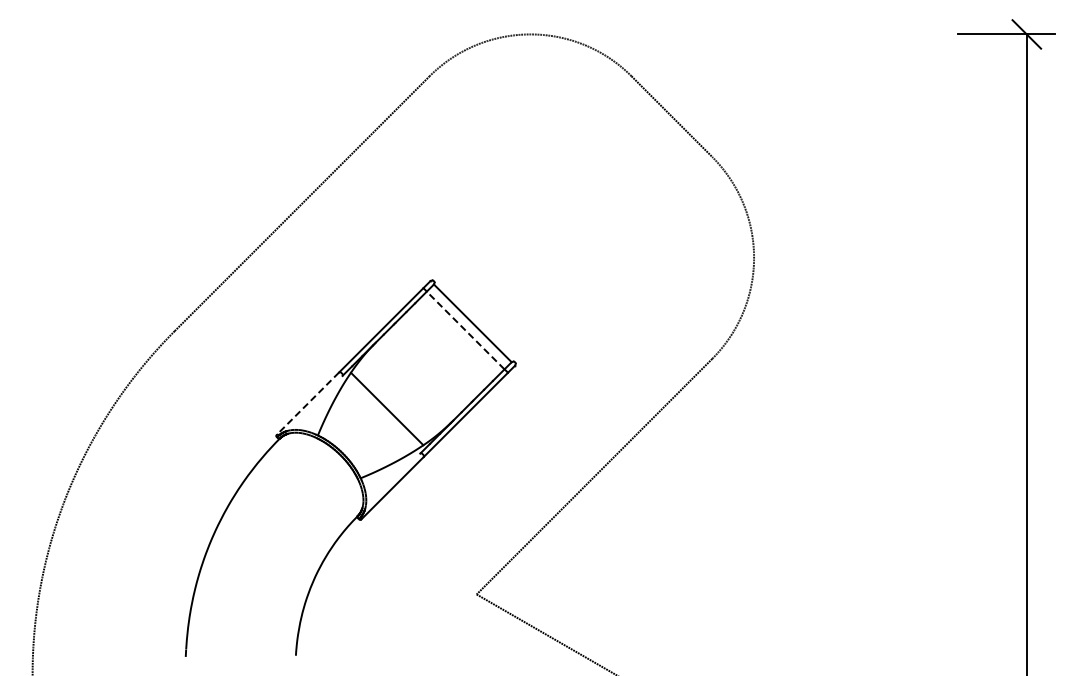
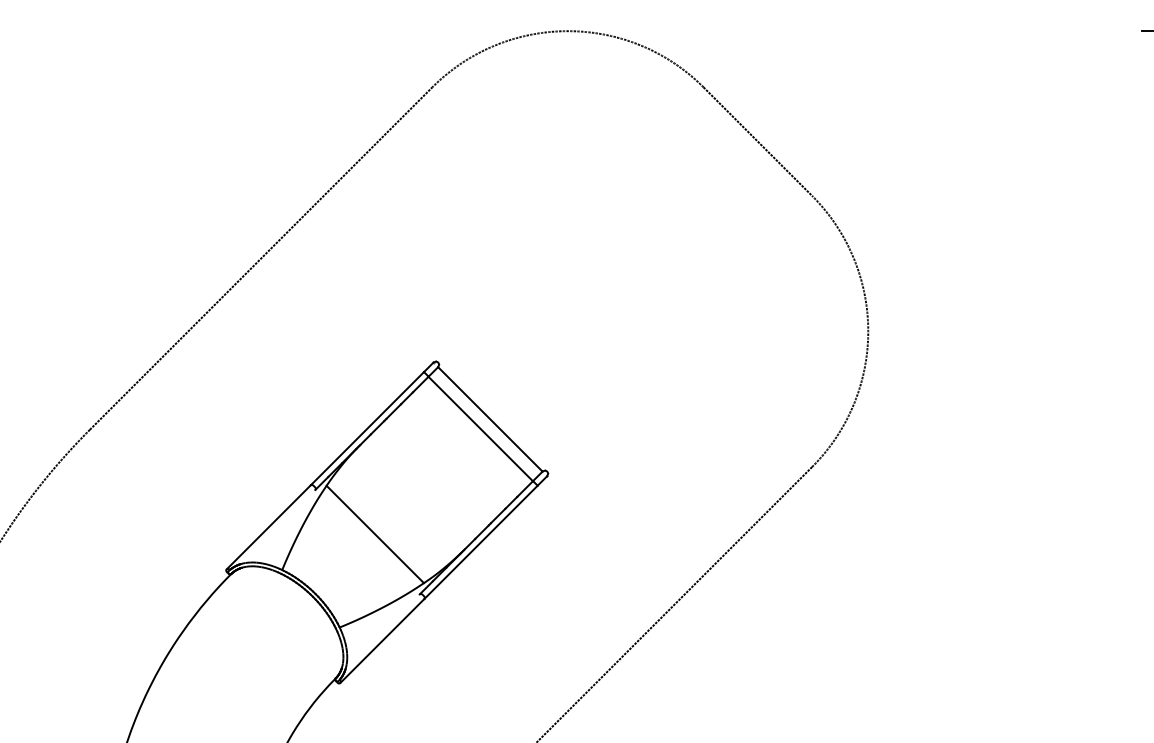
line: (465, 330) -> (480, 428), dashed -> solid
line: (307, 404) -> (268, 528), dashed -> solid

